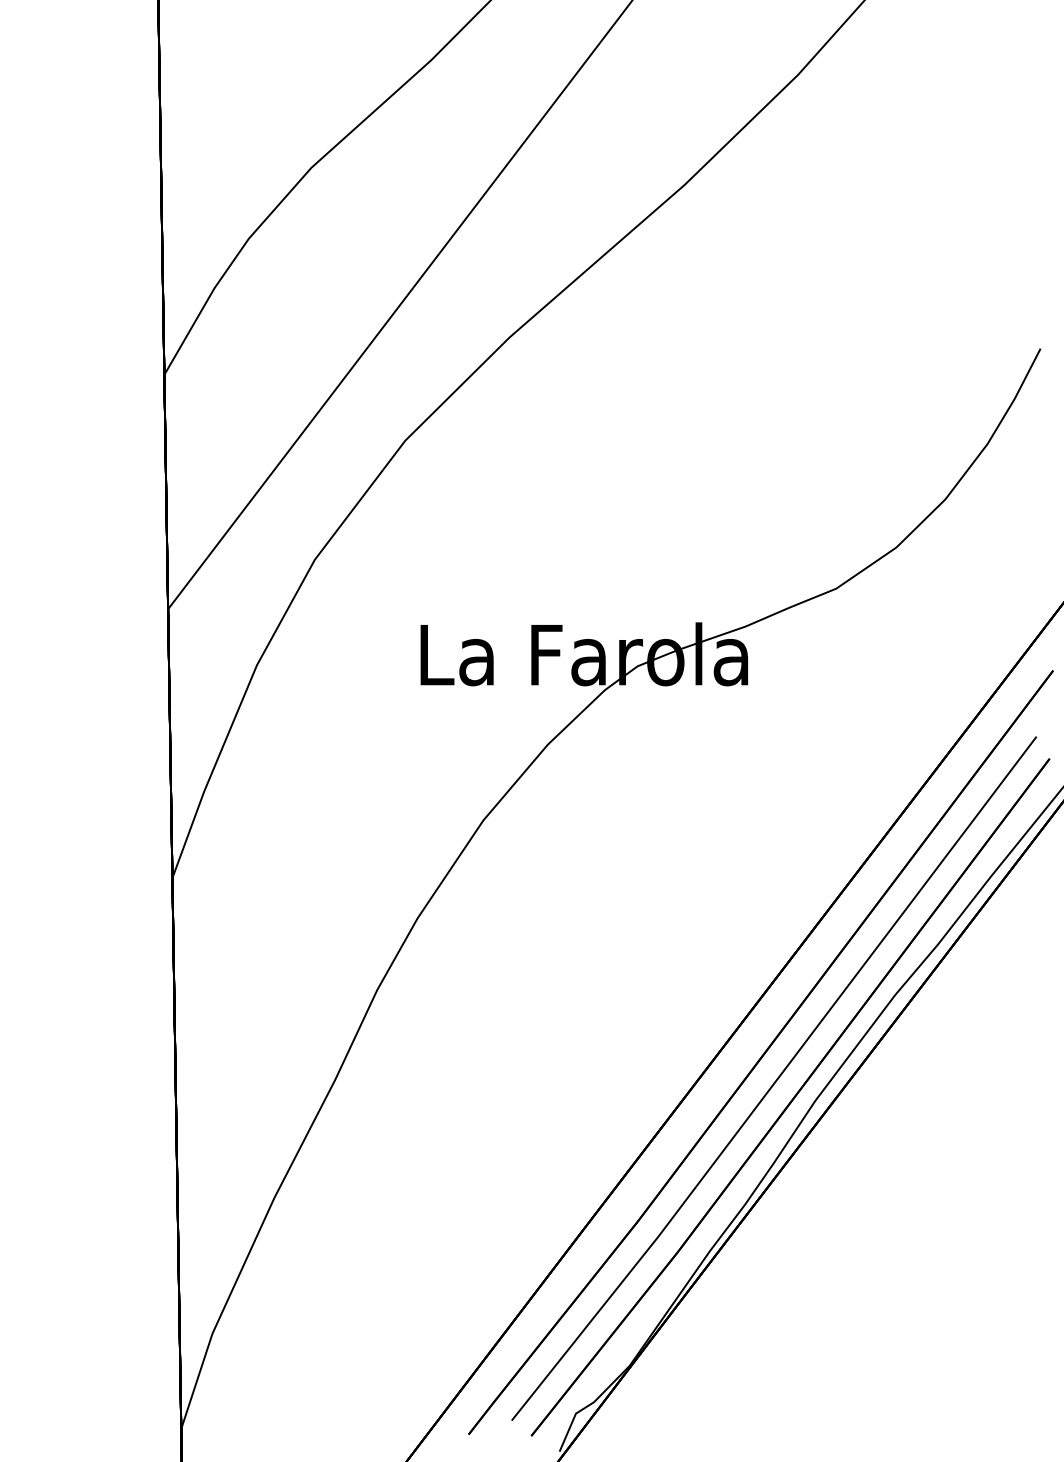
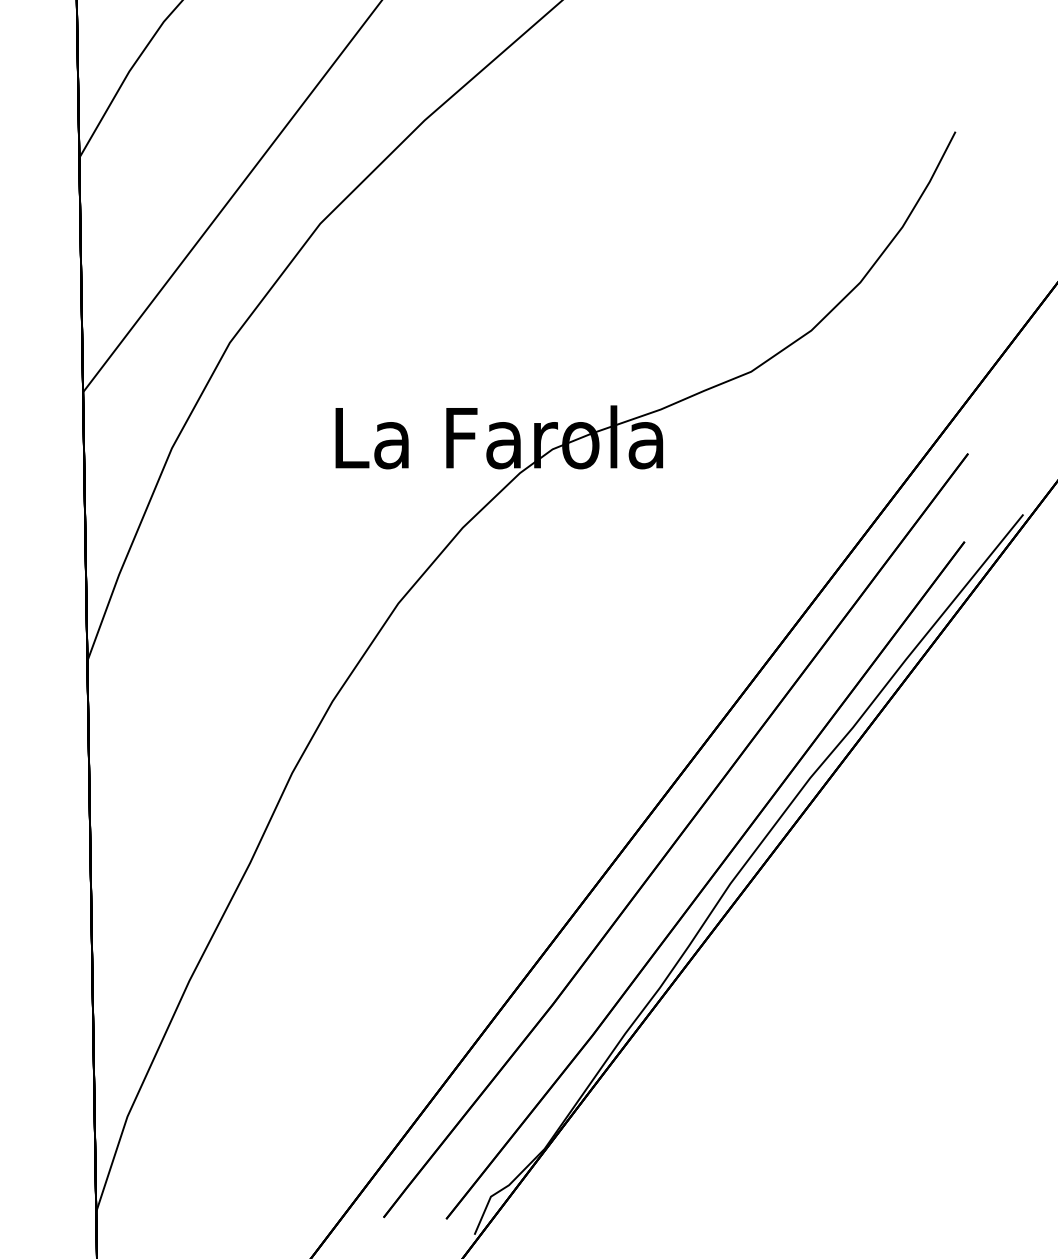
curve: (776, 1078) -> (691, 861), removed

